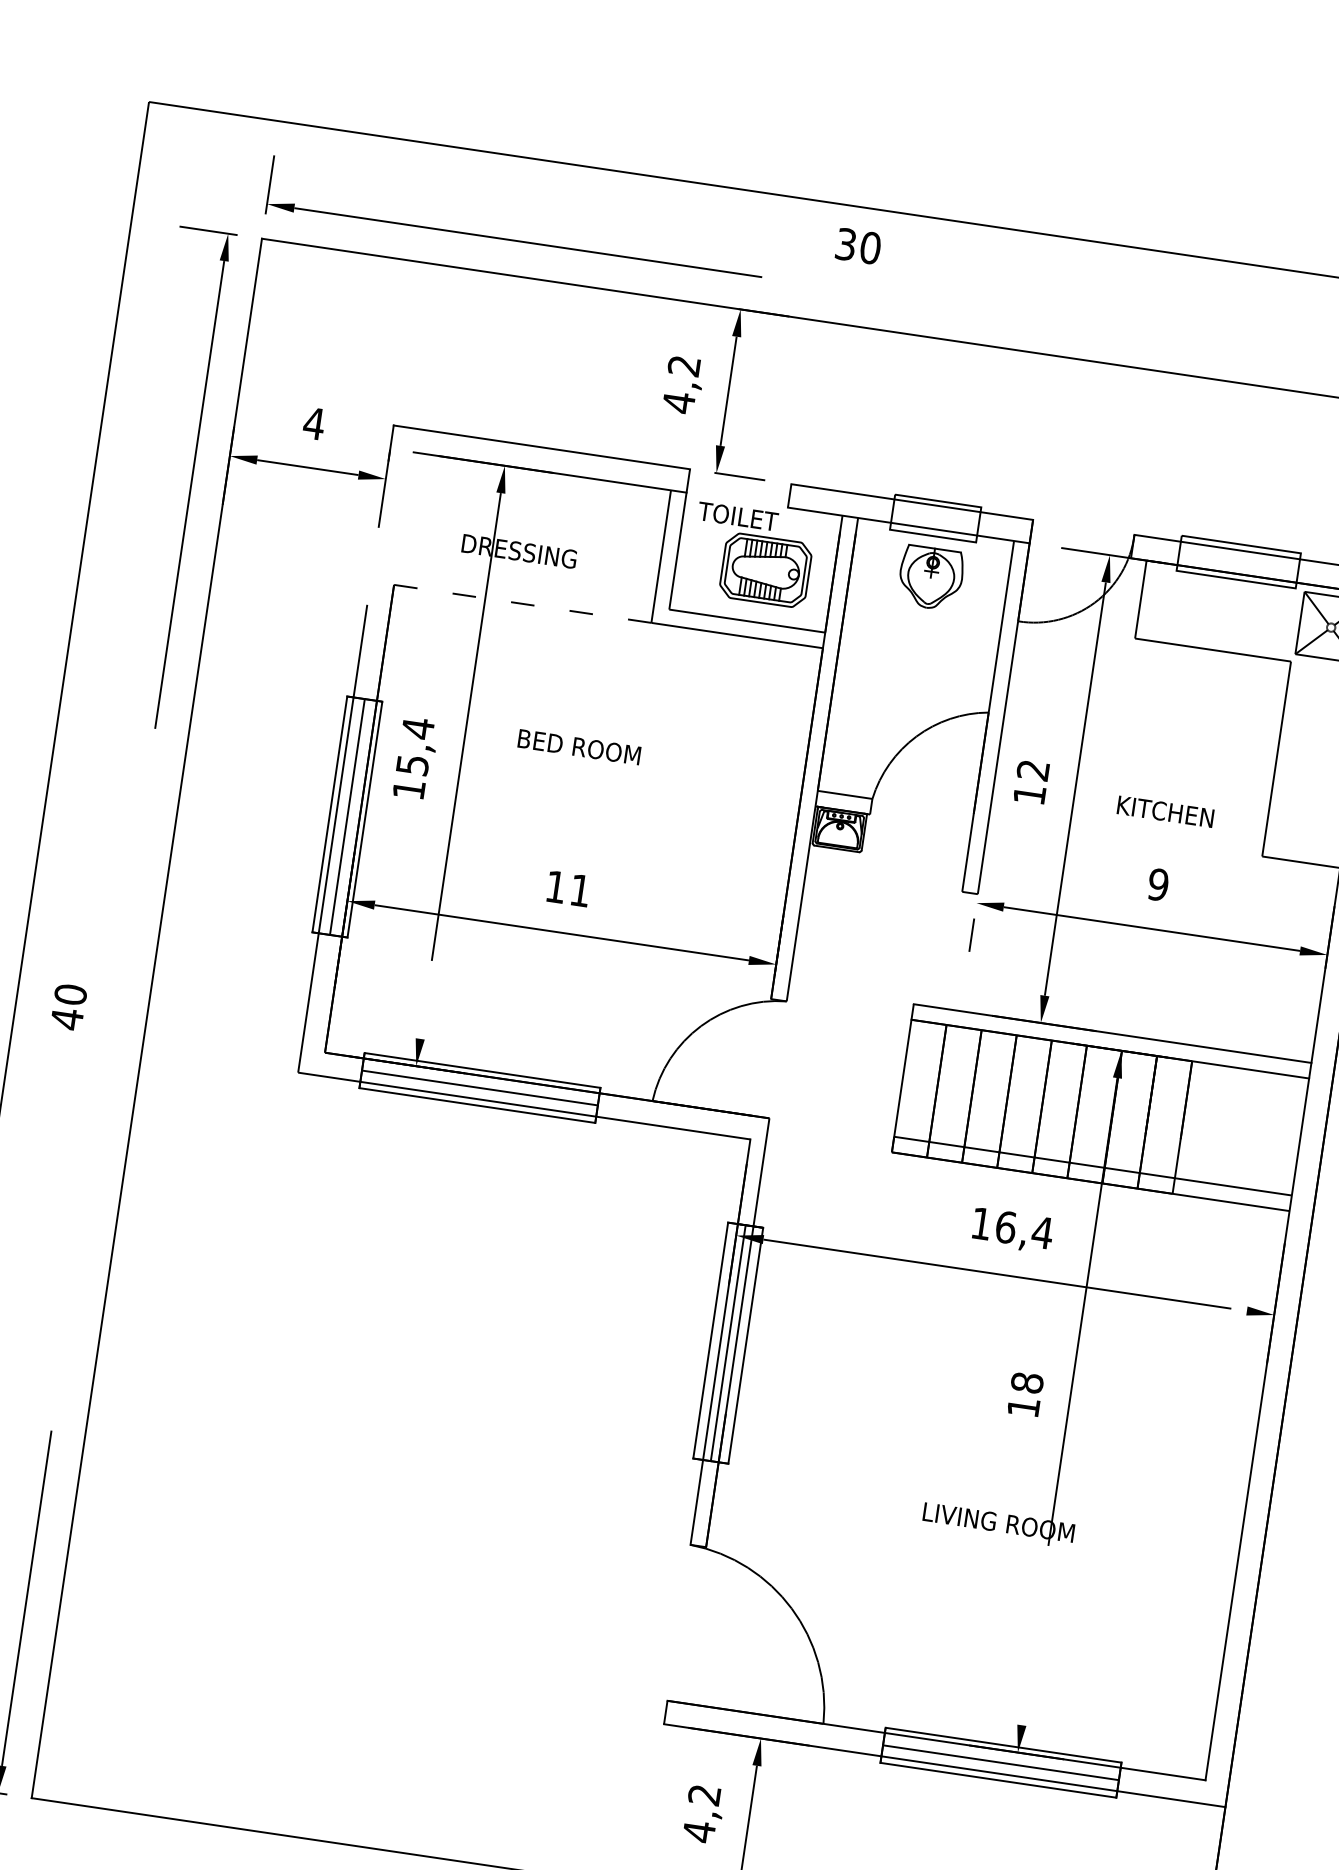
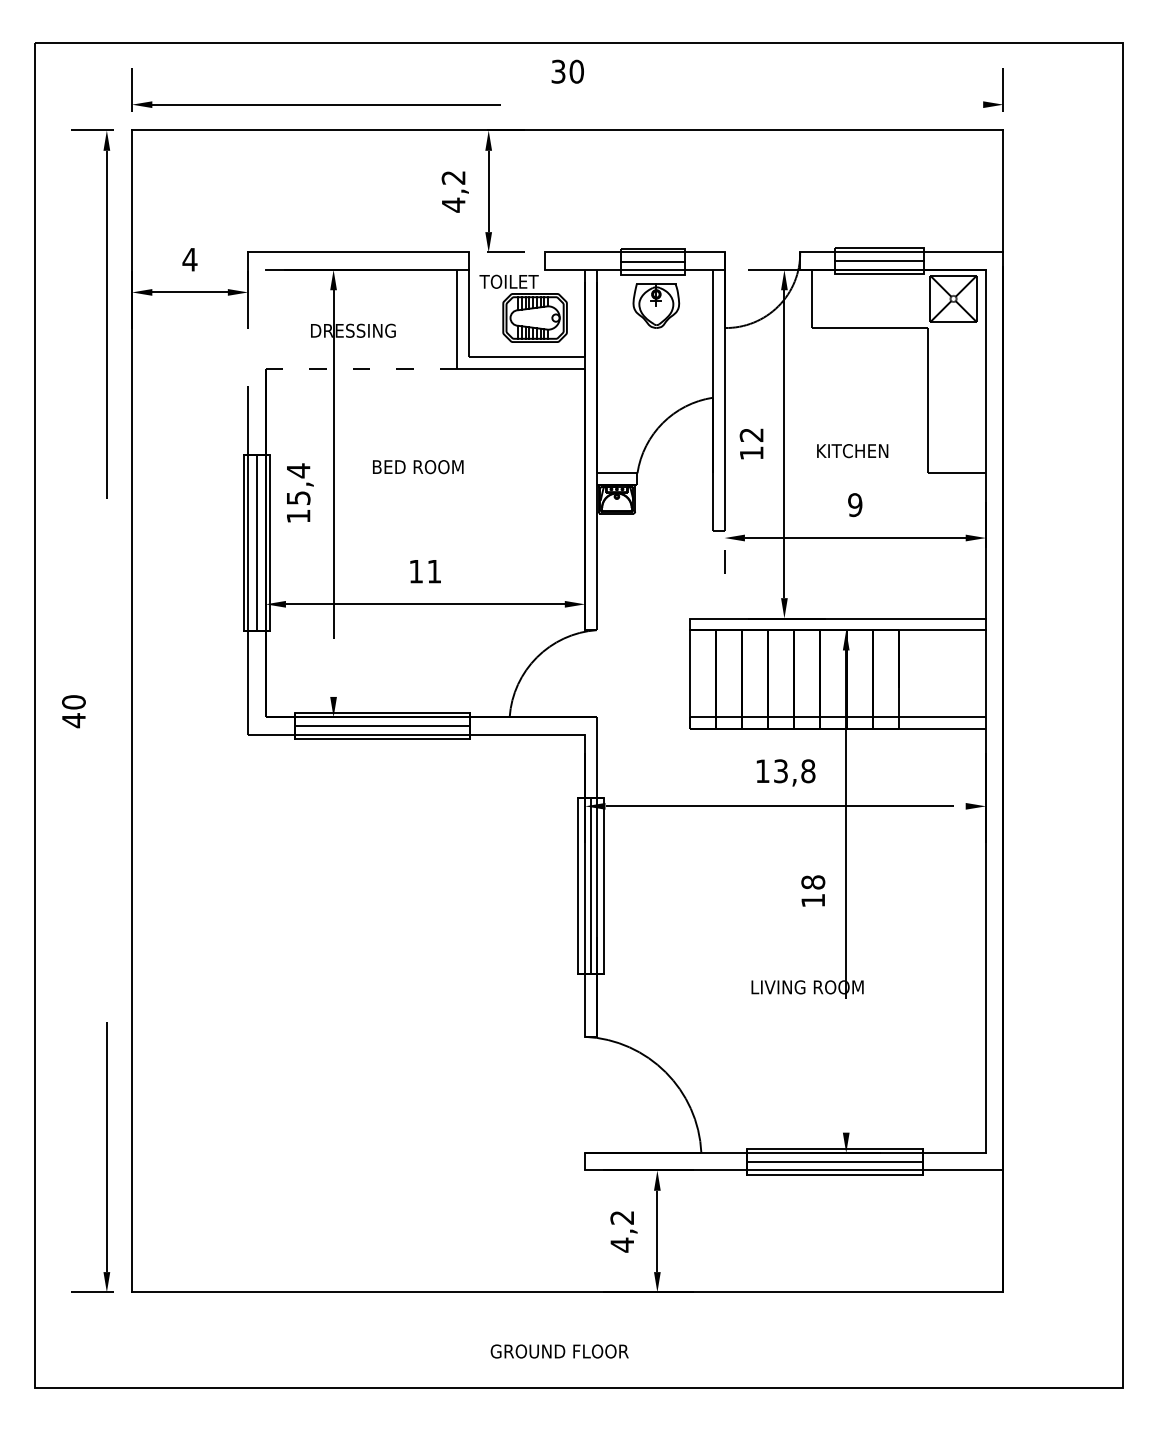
line: (935, 517) -> (653, 261), added
line: (1237, 562) -> (878, 261), added
text: (1024, 1230) -> (794, 771), 16,4 -> 13,8

